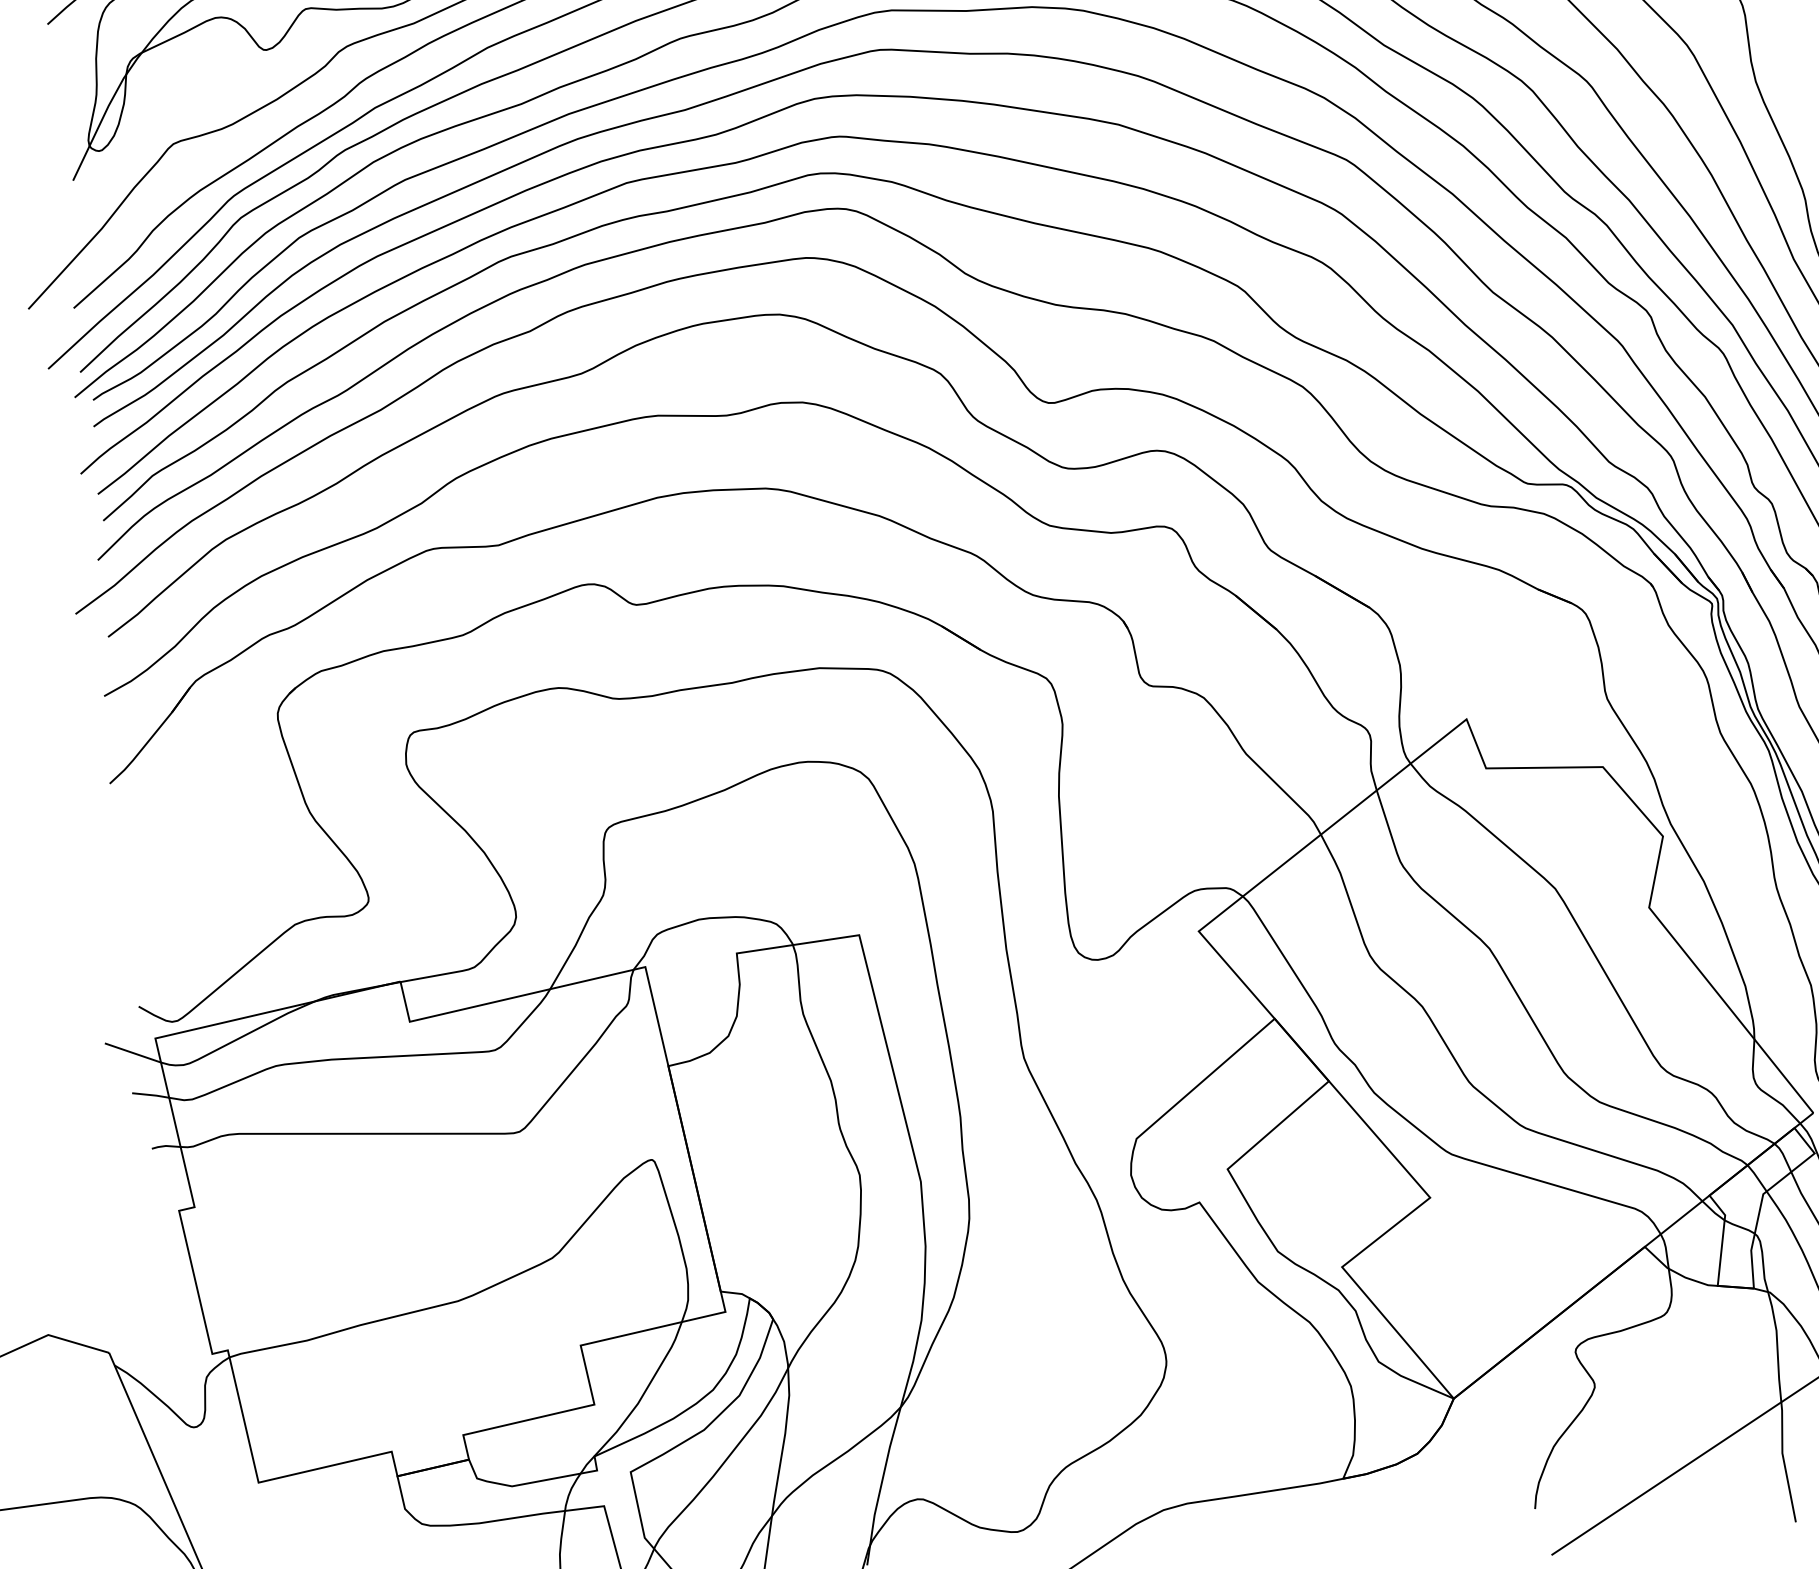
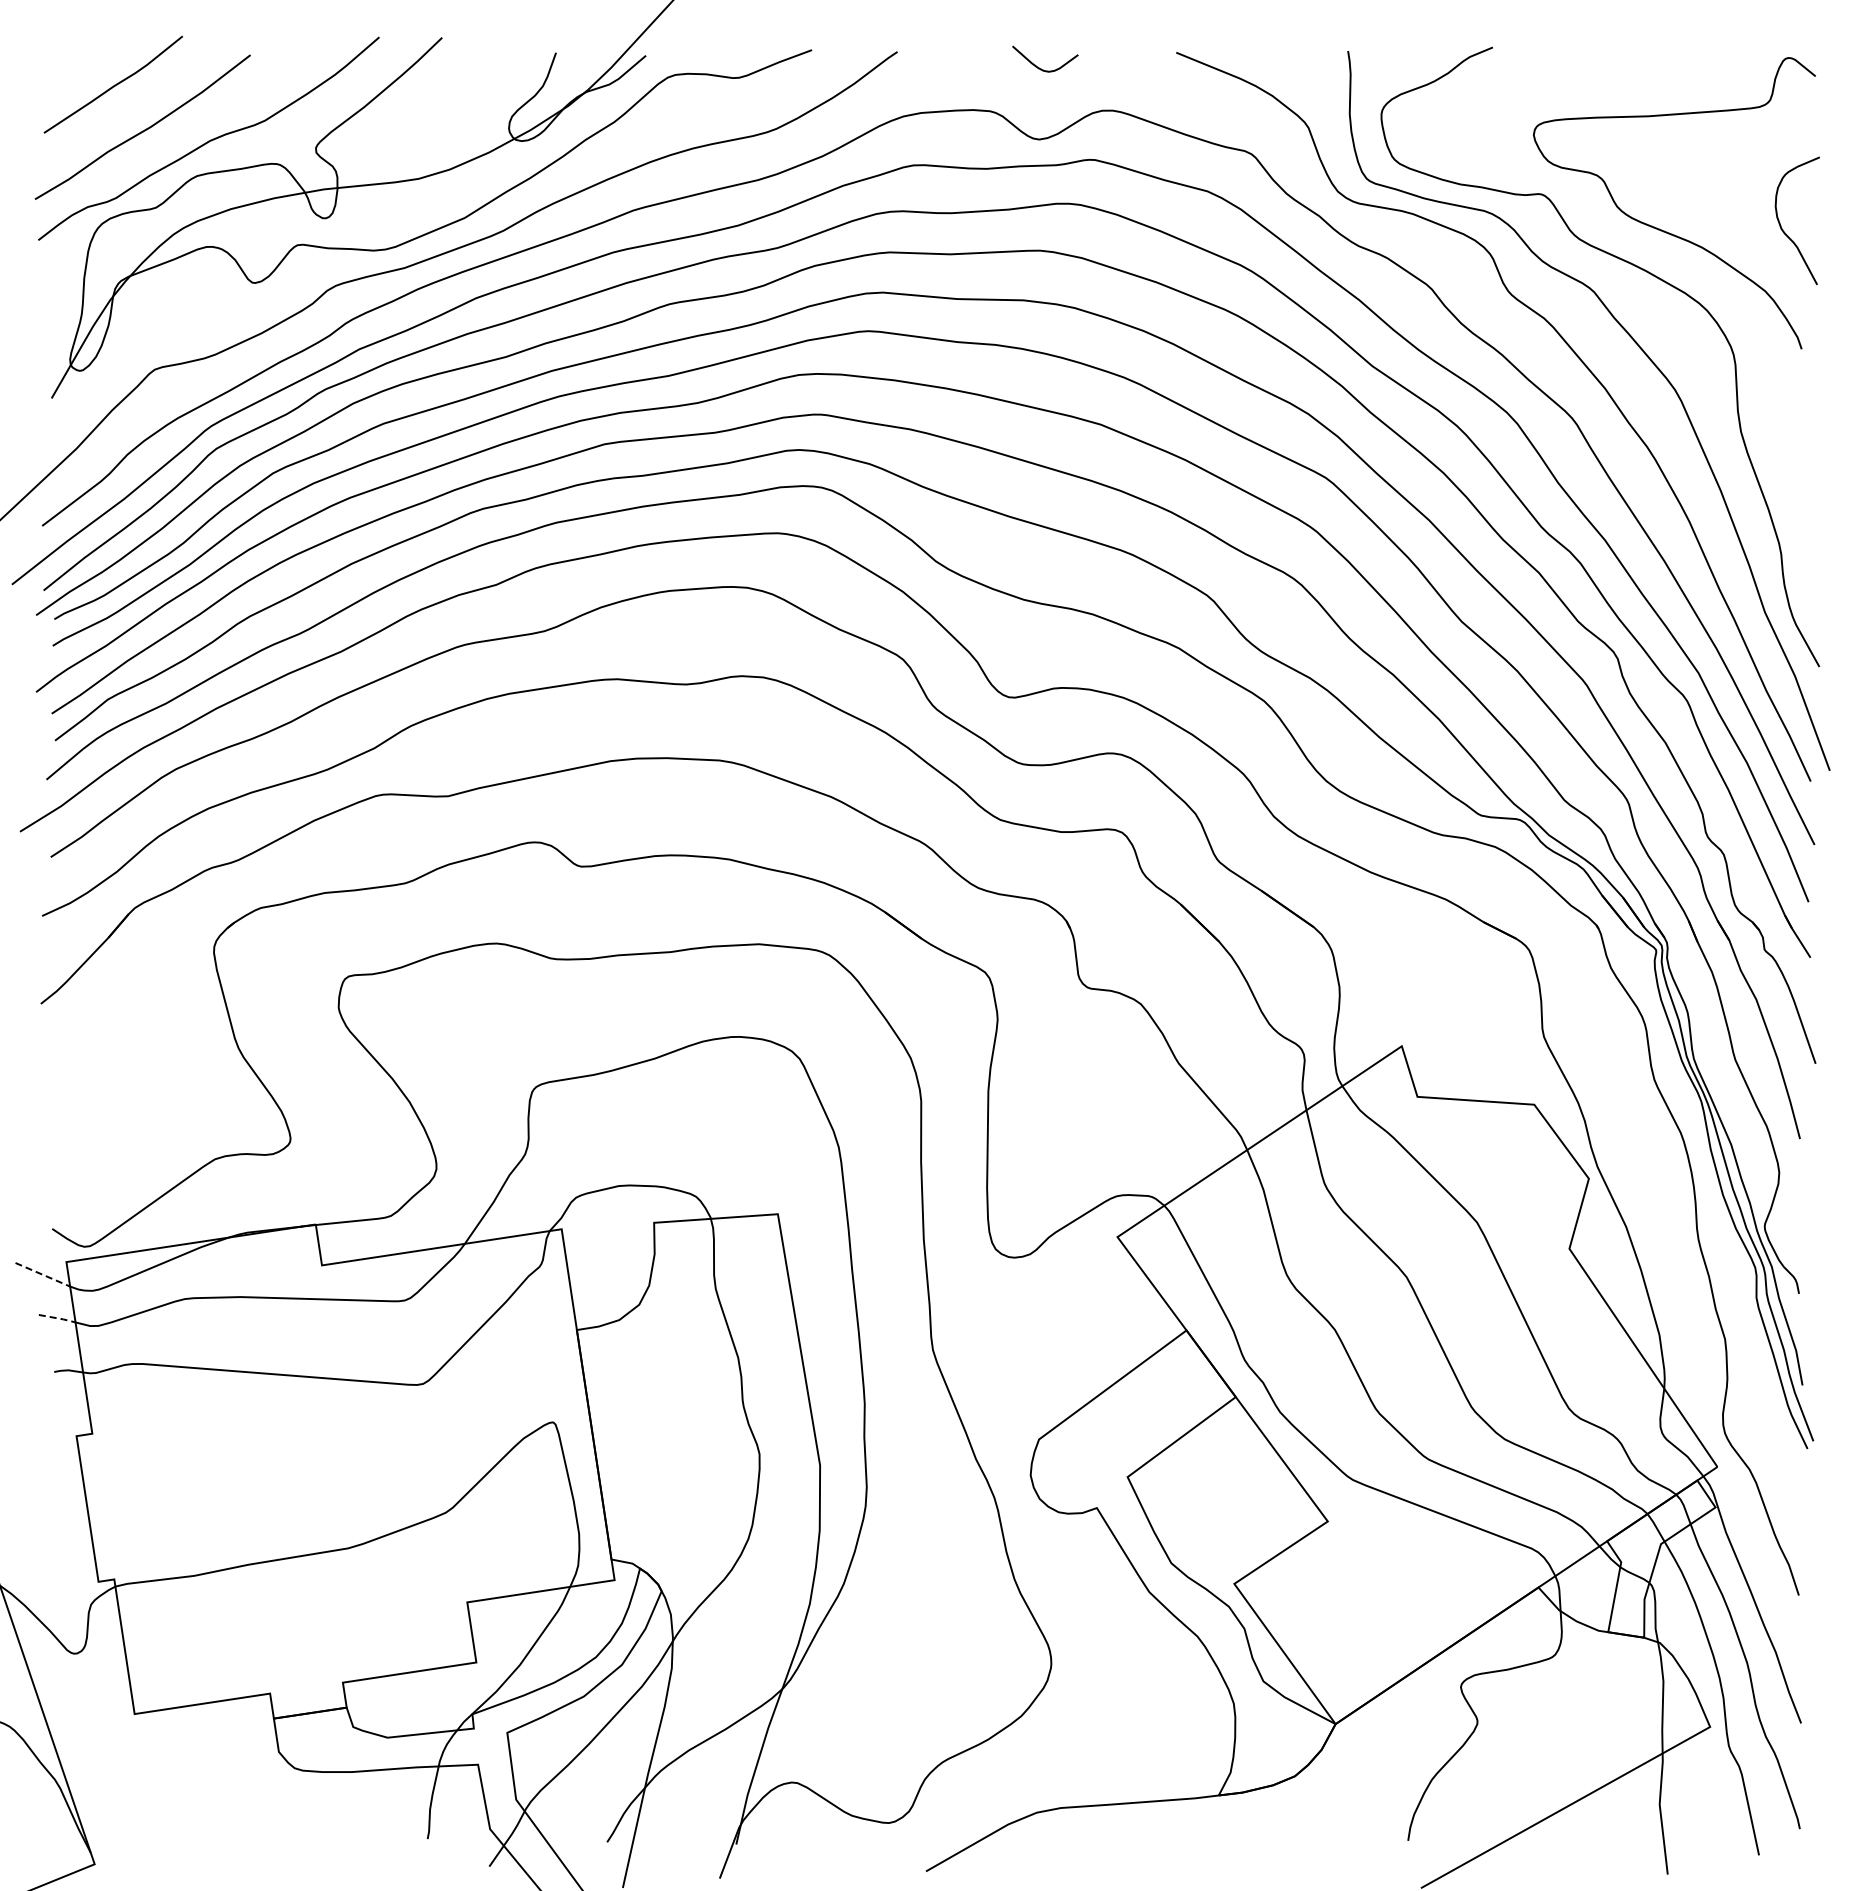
line: (132, 1052) -> (42, 1274), solid -> dashed
line: (151, 1095) -> (58, 1318), solid -> dashed

